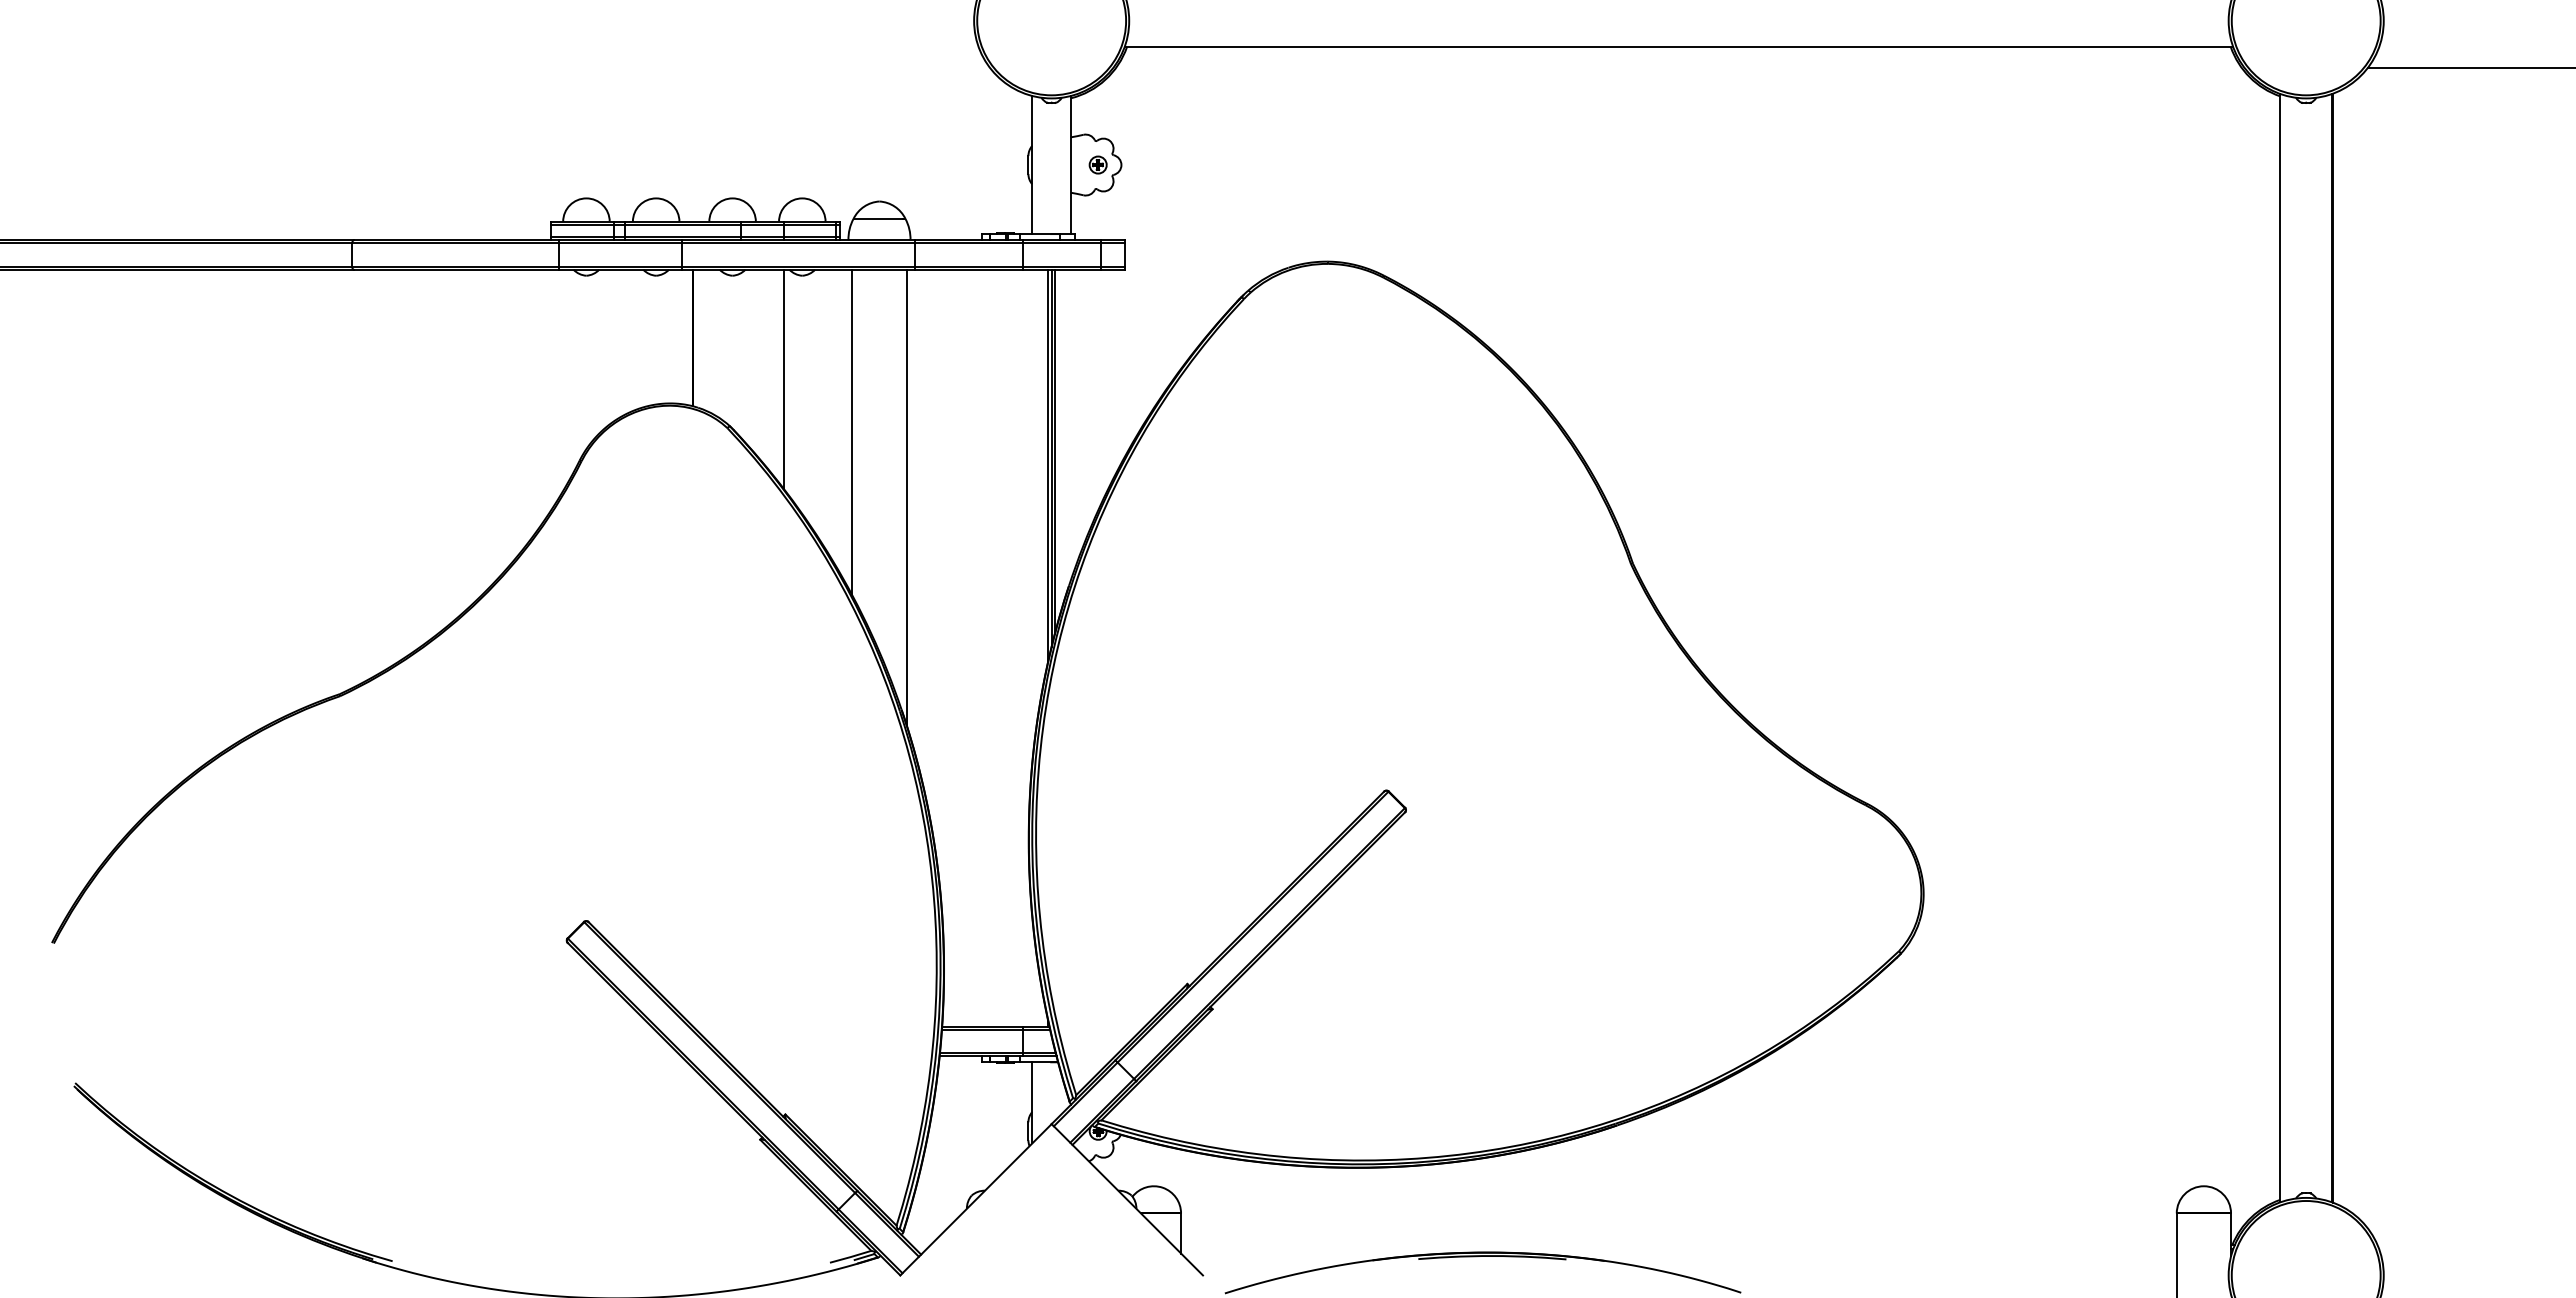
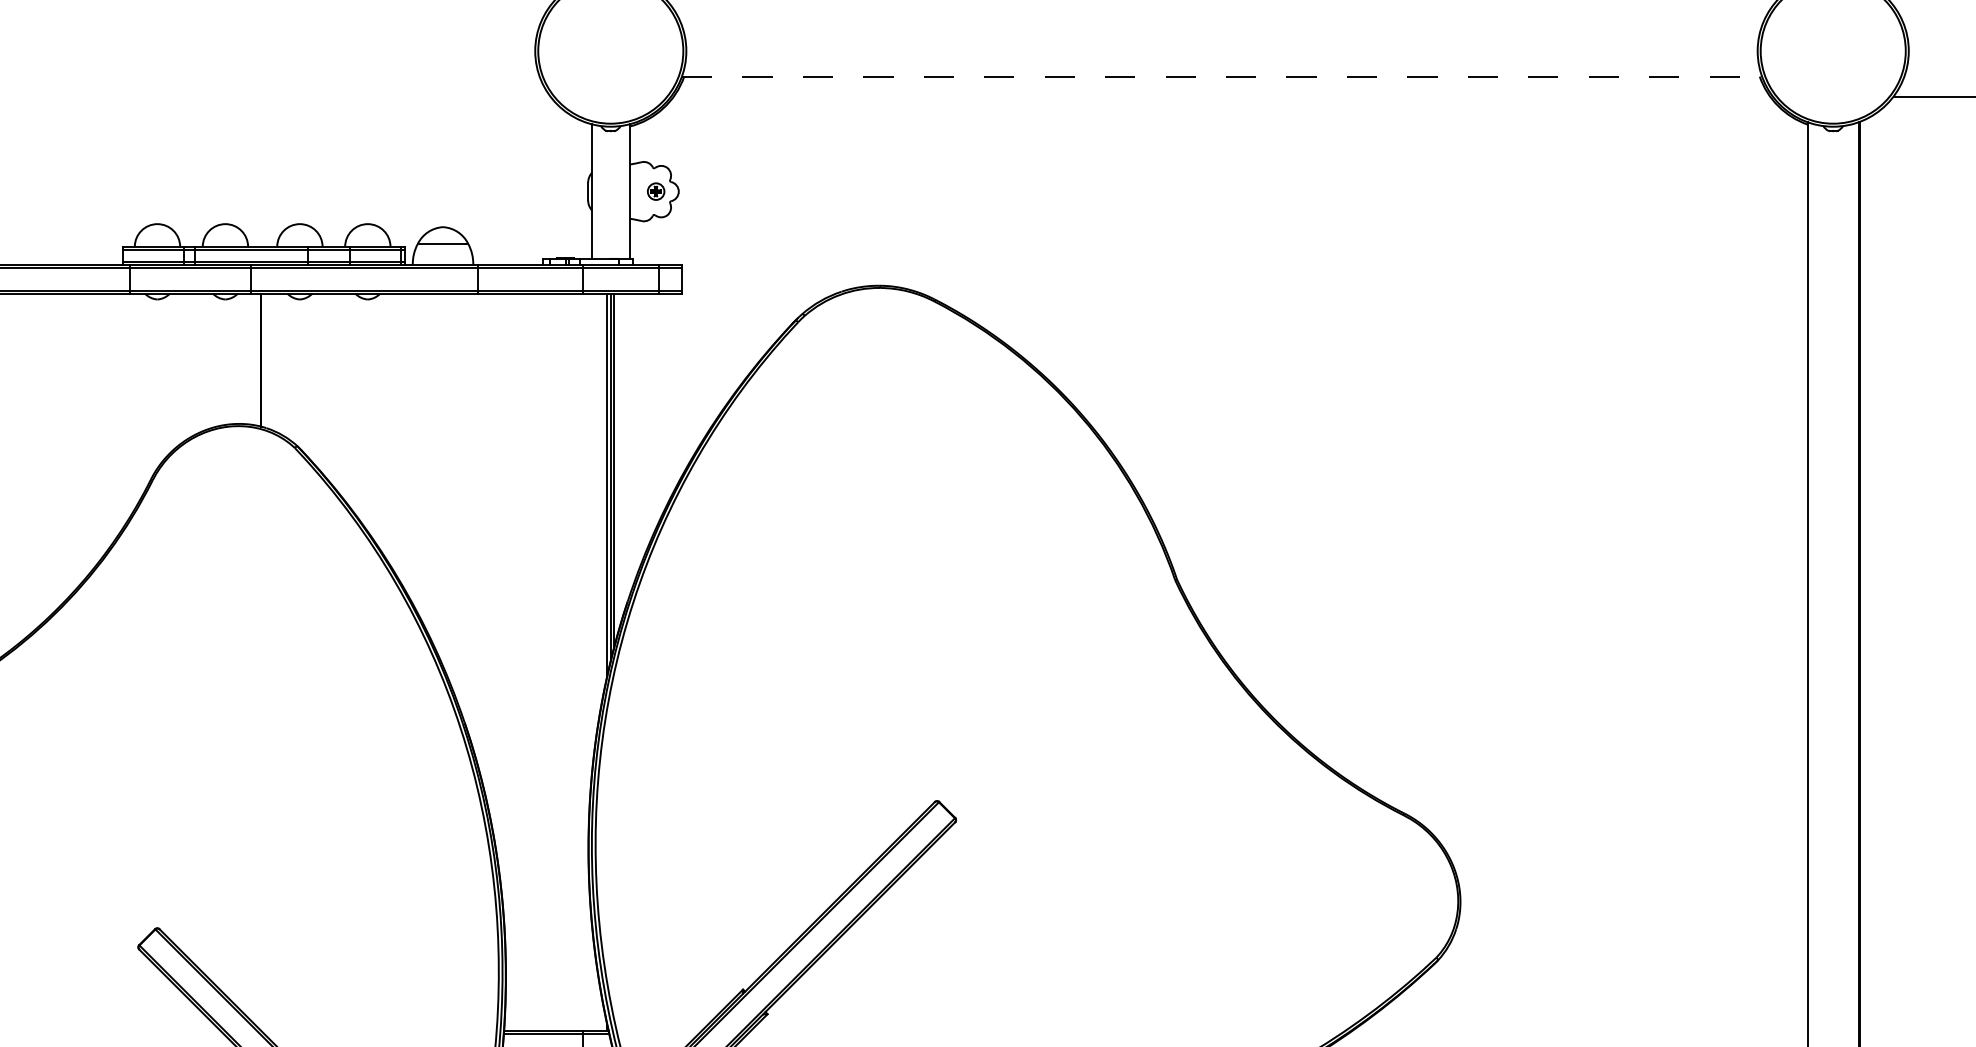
line: (1679, 47) -> (1222, 77), solid -> dashed
line: (783, 378) -> (349, 399), removed
line: (852, 432) -> (416, 452), removed
line: (906, 497) -> (469, 515), removed

